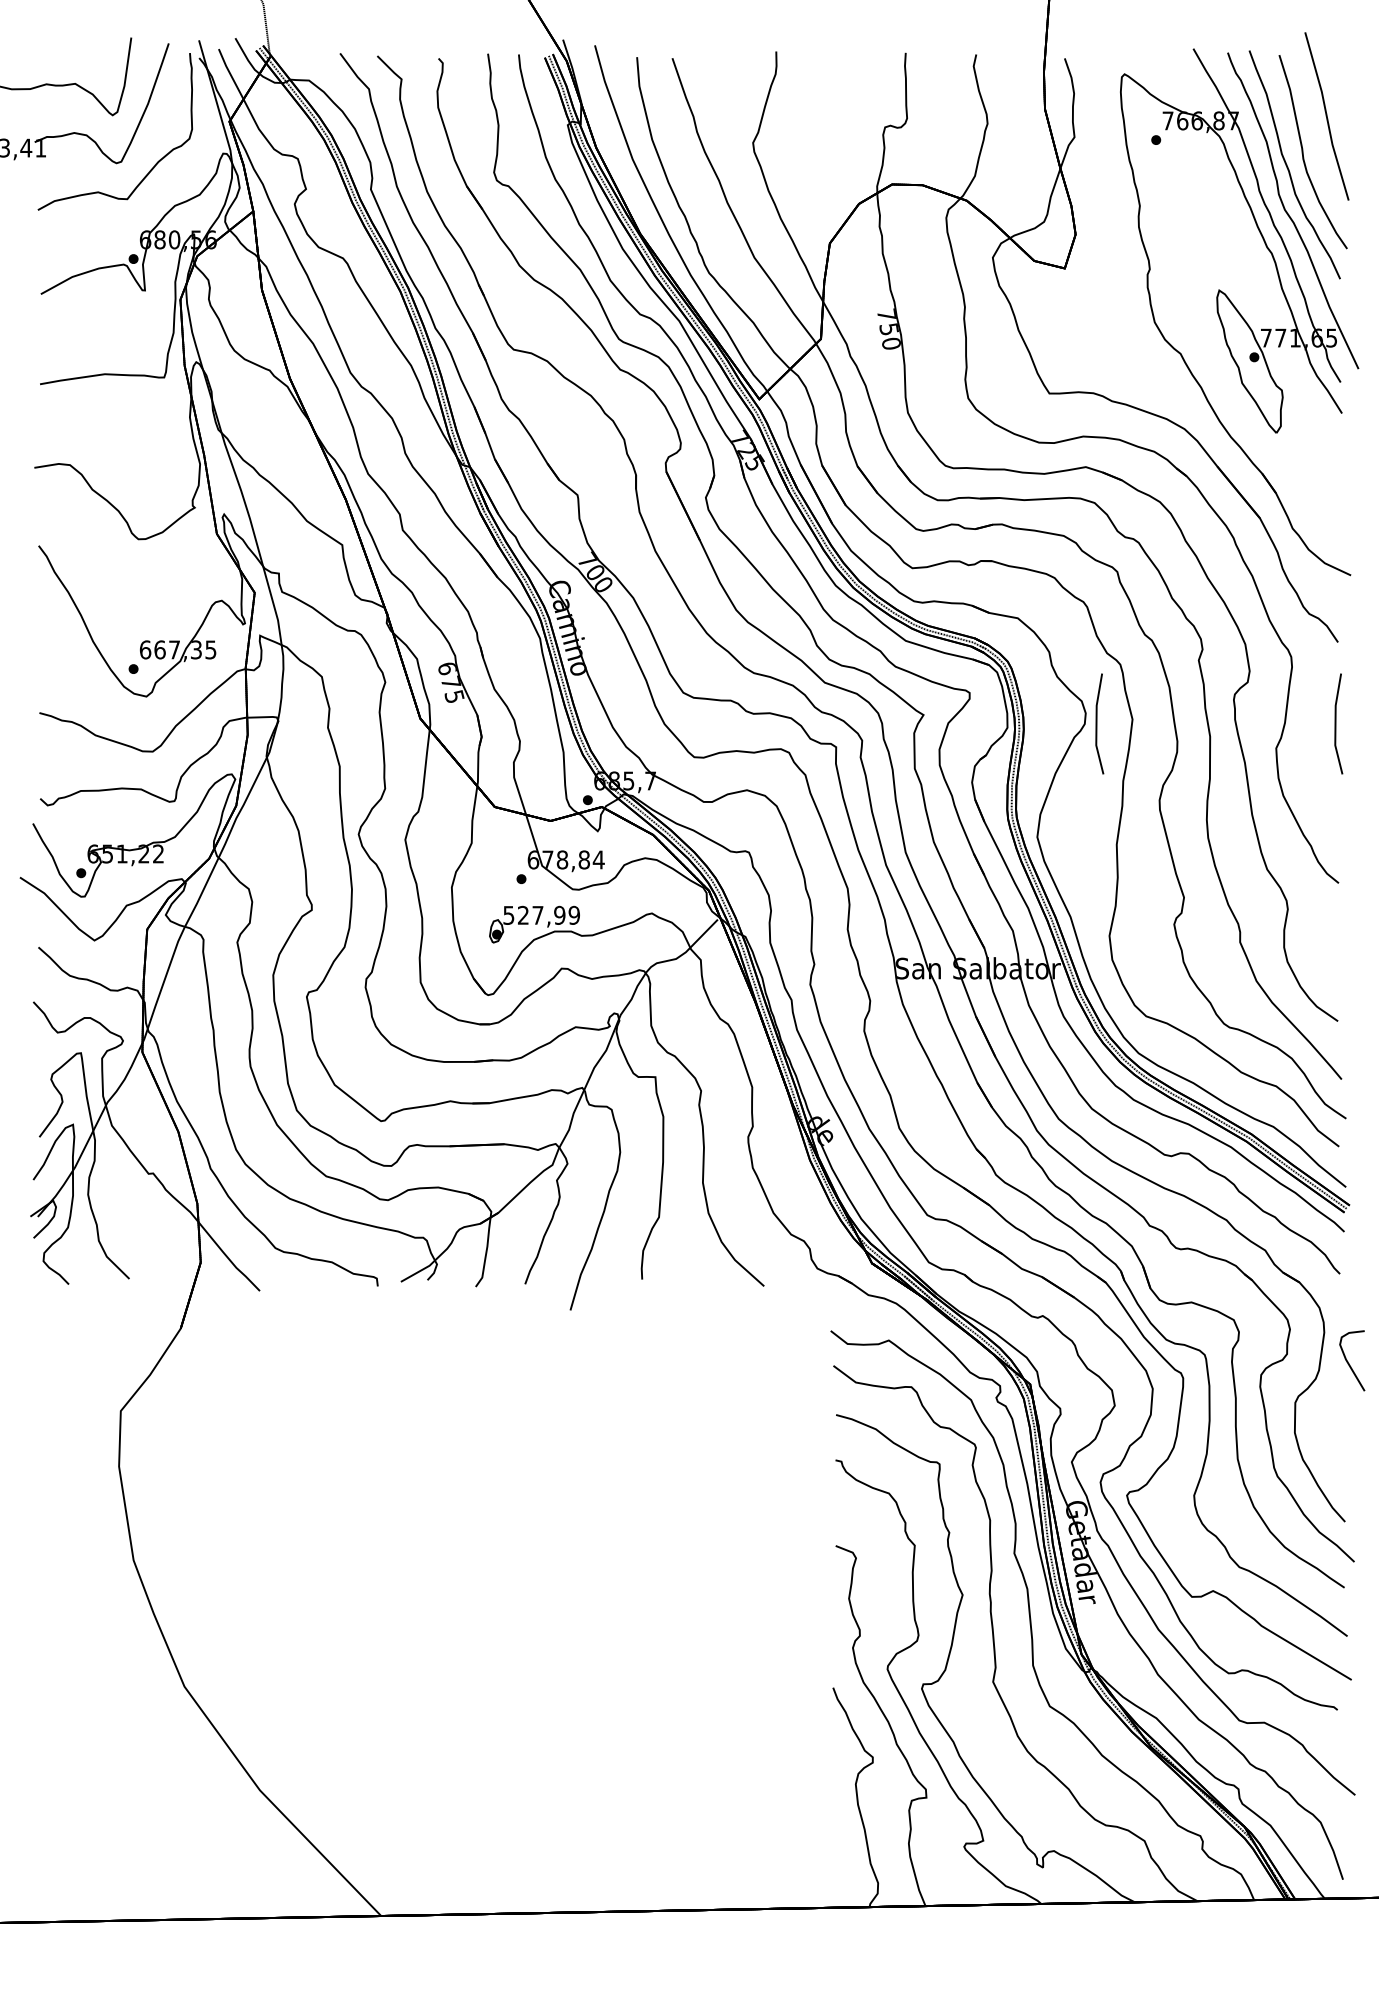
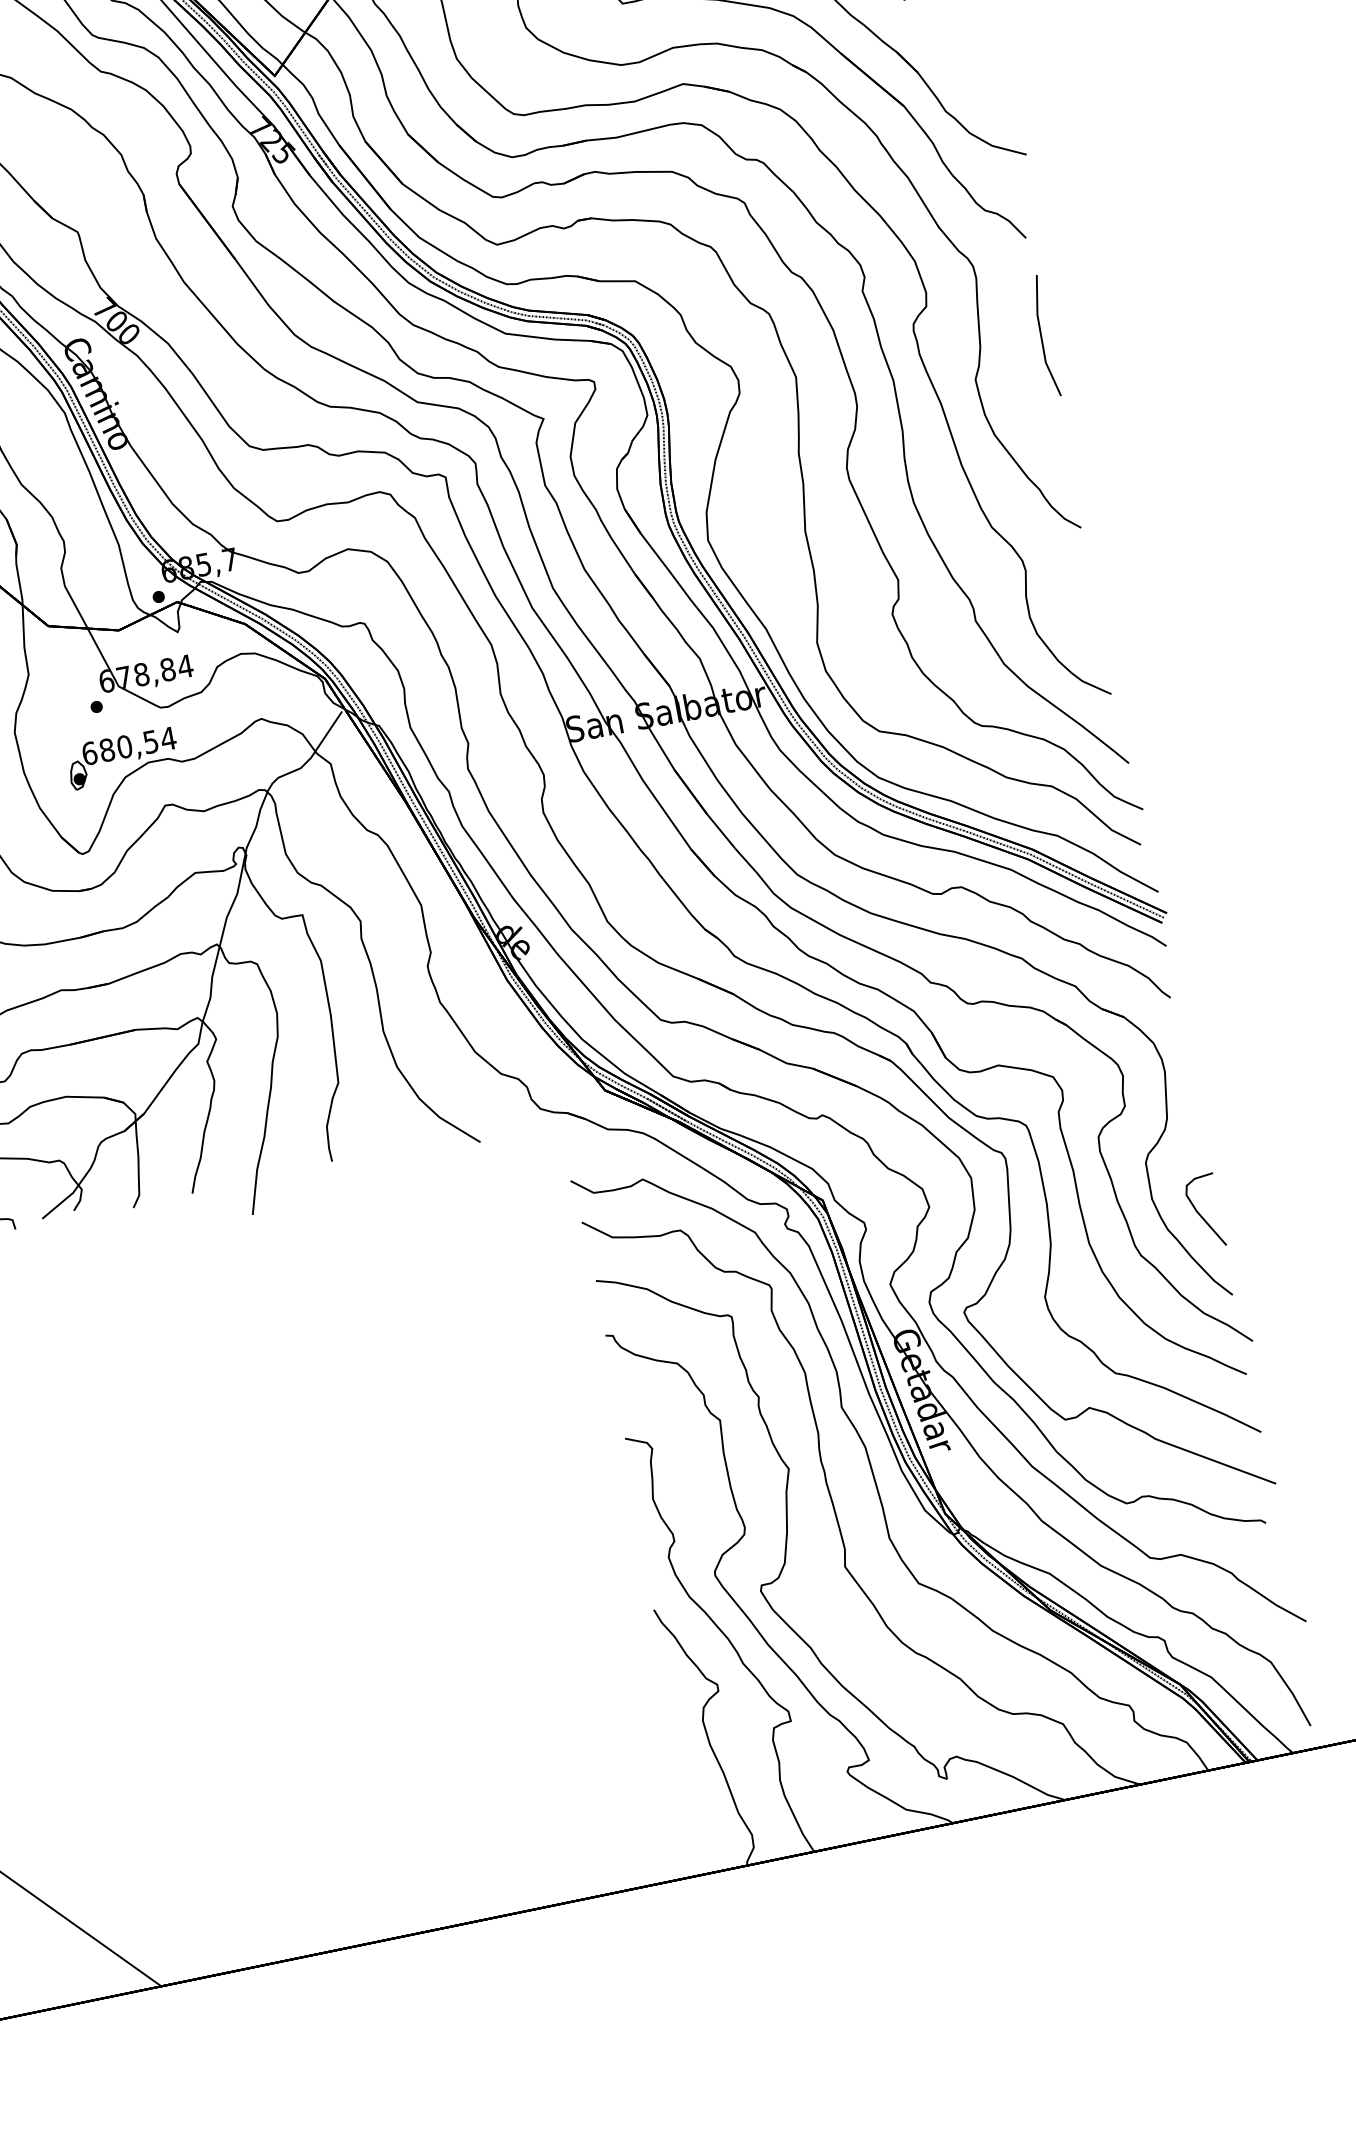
line: (1097, 723) -> (754, 389), removed
text: (541, 914) -> (128, 745), 527,99 -> 680,54
curve: (1348, 1361) -> (1200, 1213), moved

